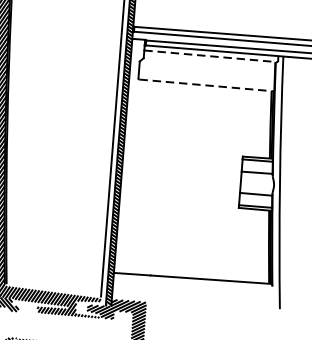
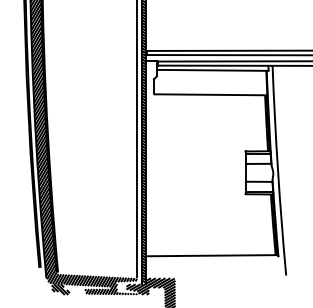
line: (210, 56) -> (212, 70), dashed -> solid
line: (207, 85) -> (211, 94), dashed -> solid

